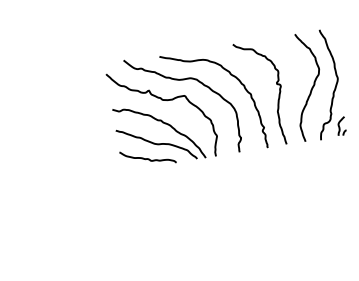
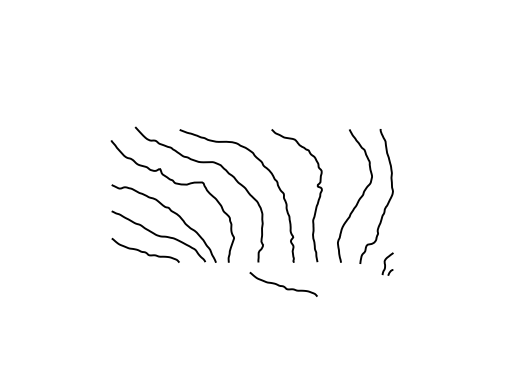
part: (341, 125) -> (387, 263), moved
curve: (262, 167) -> (283, 285), added

